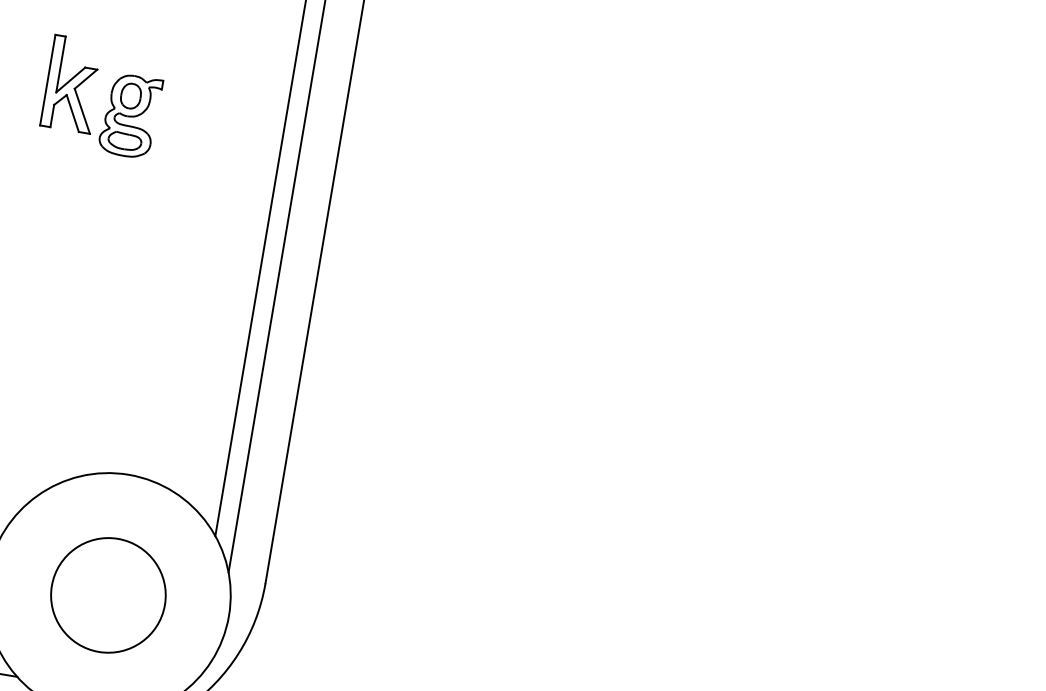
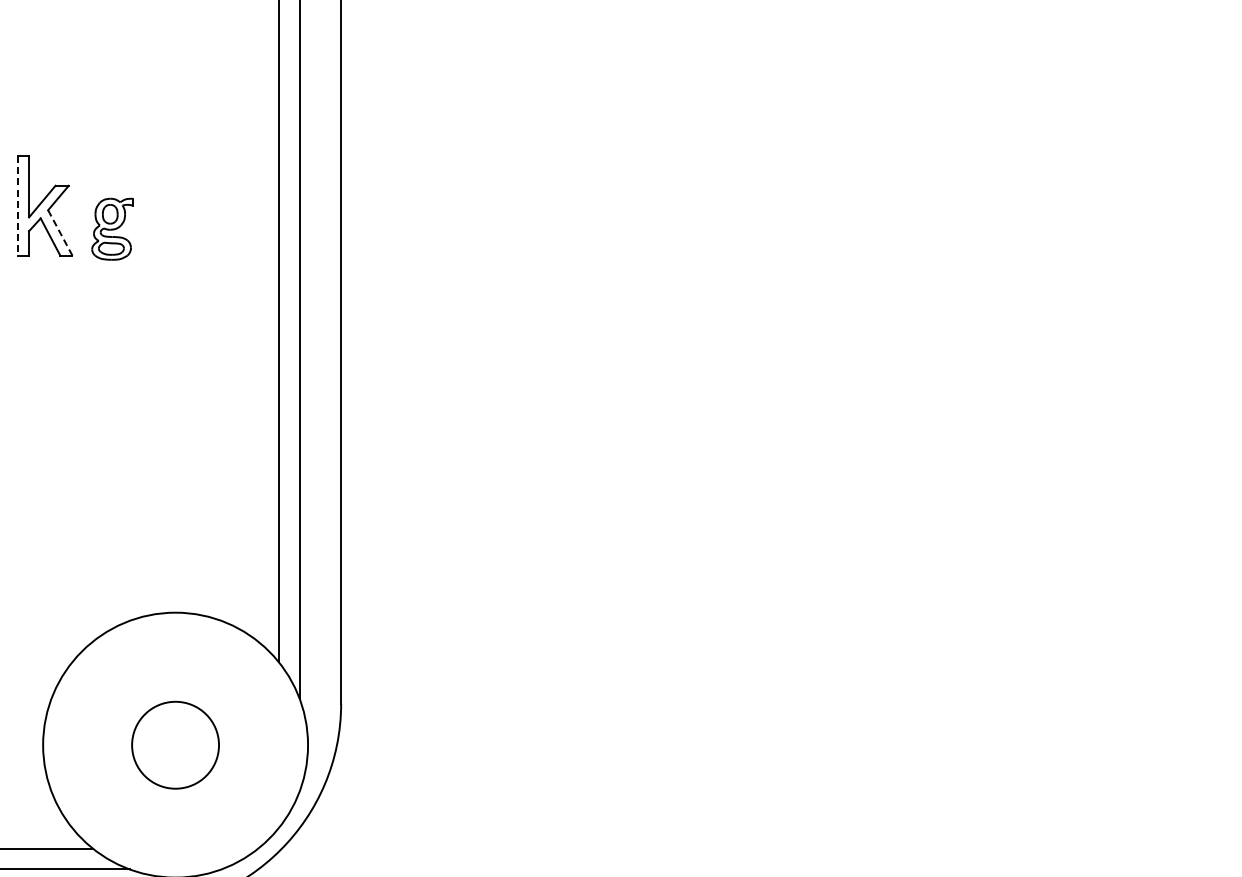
line: (47, 79) -> (17, 205), solid -> dashed
line: (82, 110) -> (60, 232), solid -> dashed
part: (129, 115) -> (111, 228), size x0.7
circle: (108, 595) -> (175, 745), size x0.7

